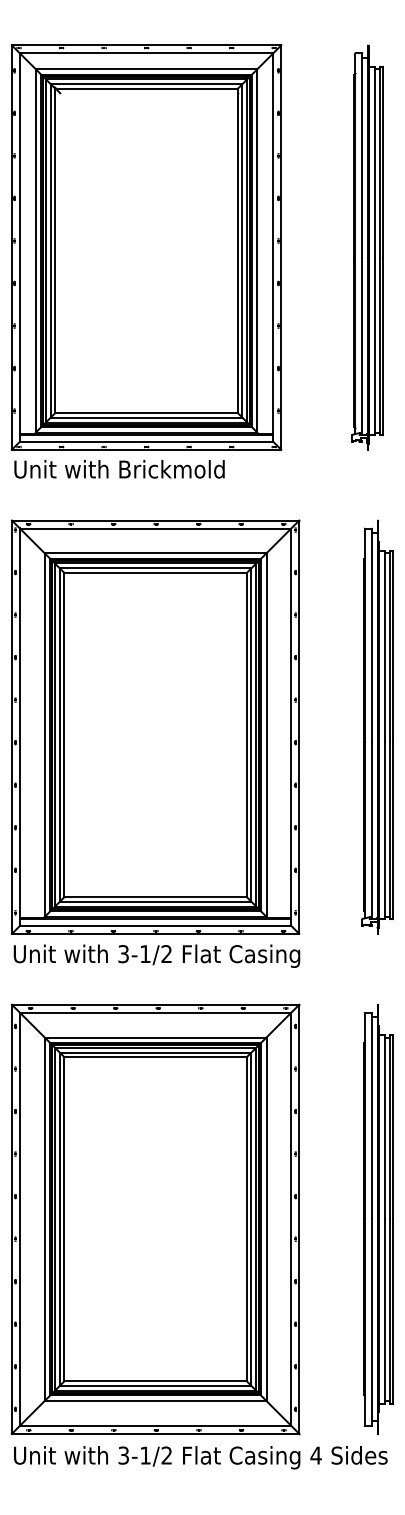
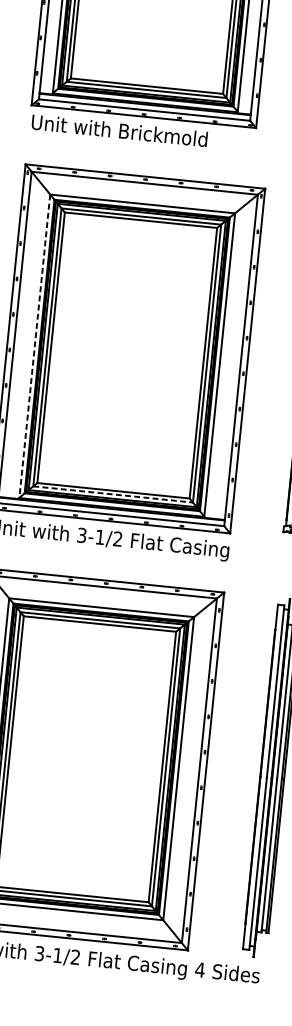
line: (44, 735) -> (34, 346), solid -> dashed
line: (155, 901) -> (113, 494), solid -> dashed

